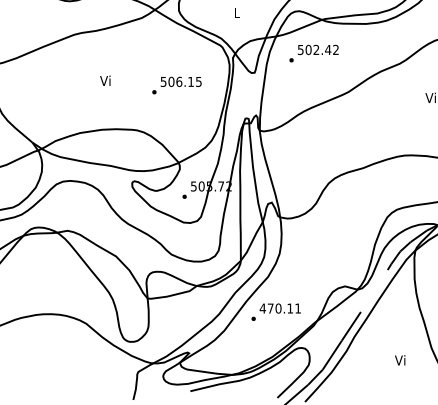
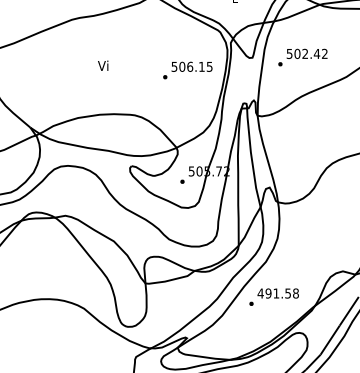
text: (313, 53) -> (302, 57), moved
text: (176, 85) -> (187, 70), moved
text: (284, 308) -> (282, 293), 470.11 -> 491.58

